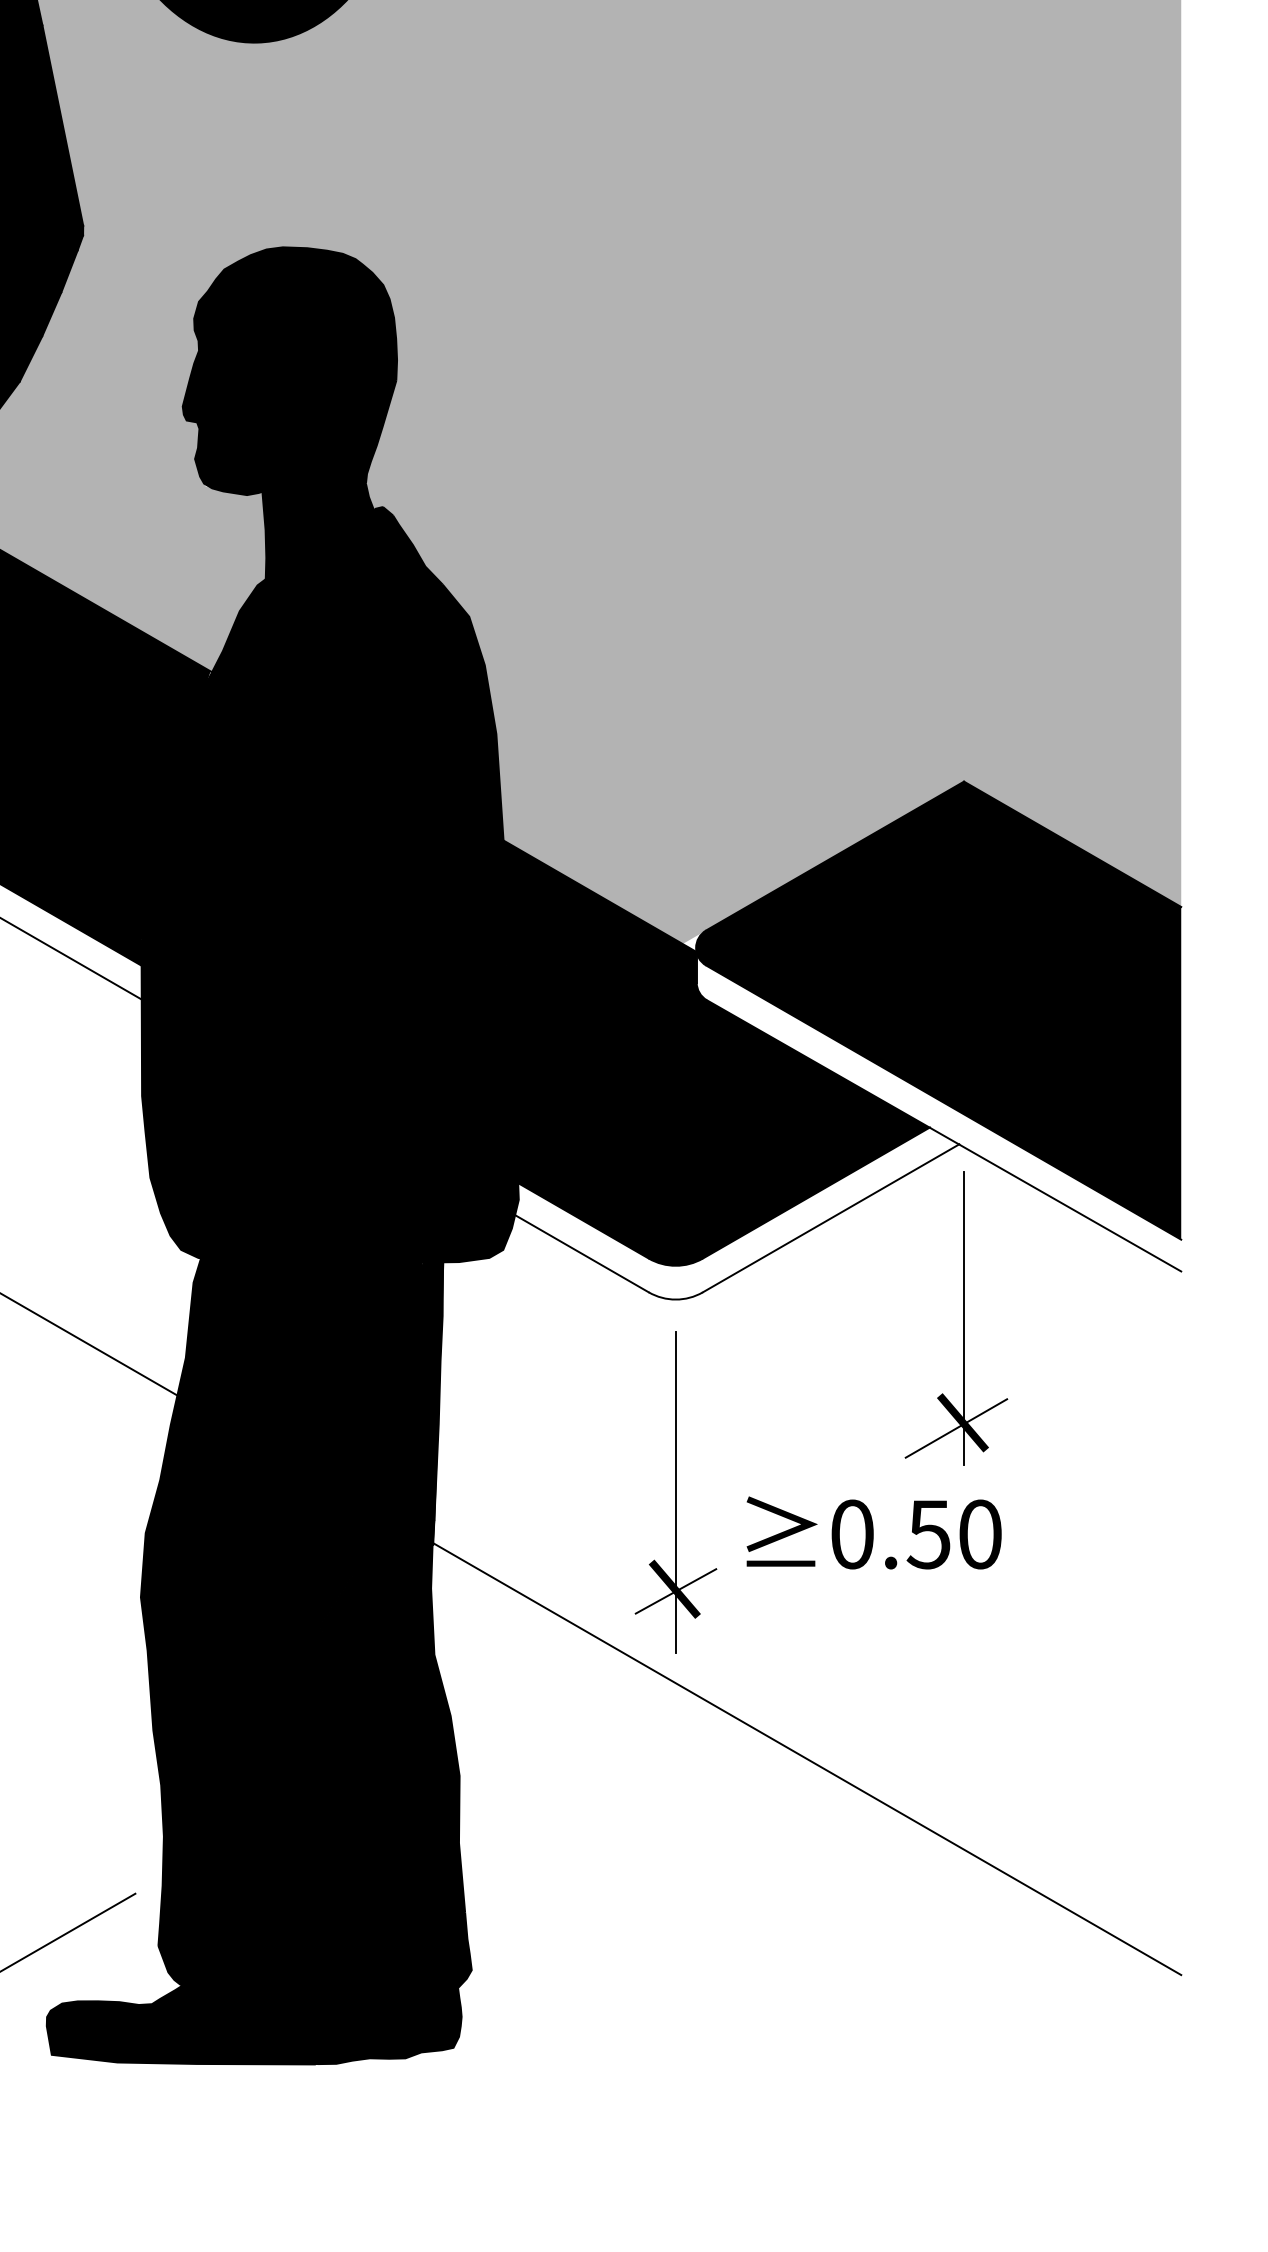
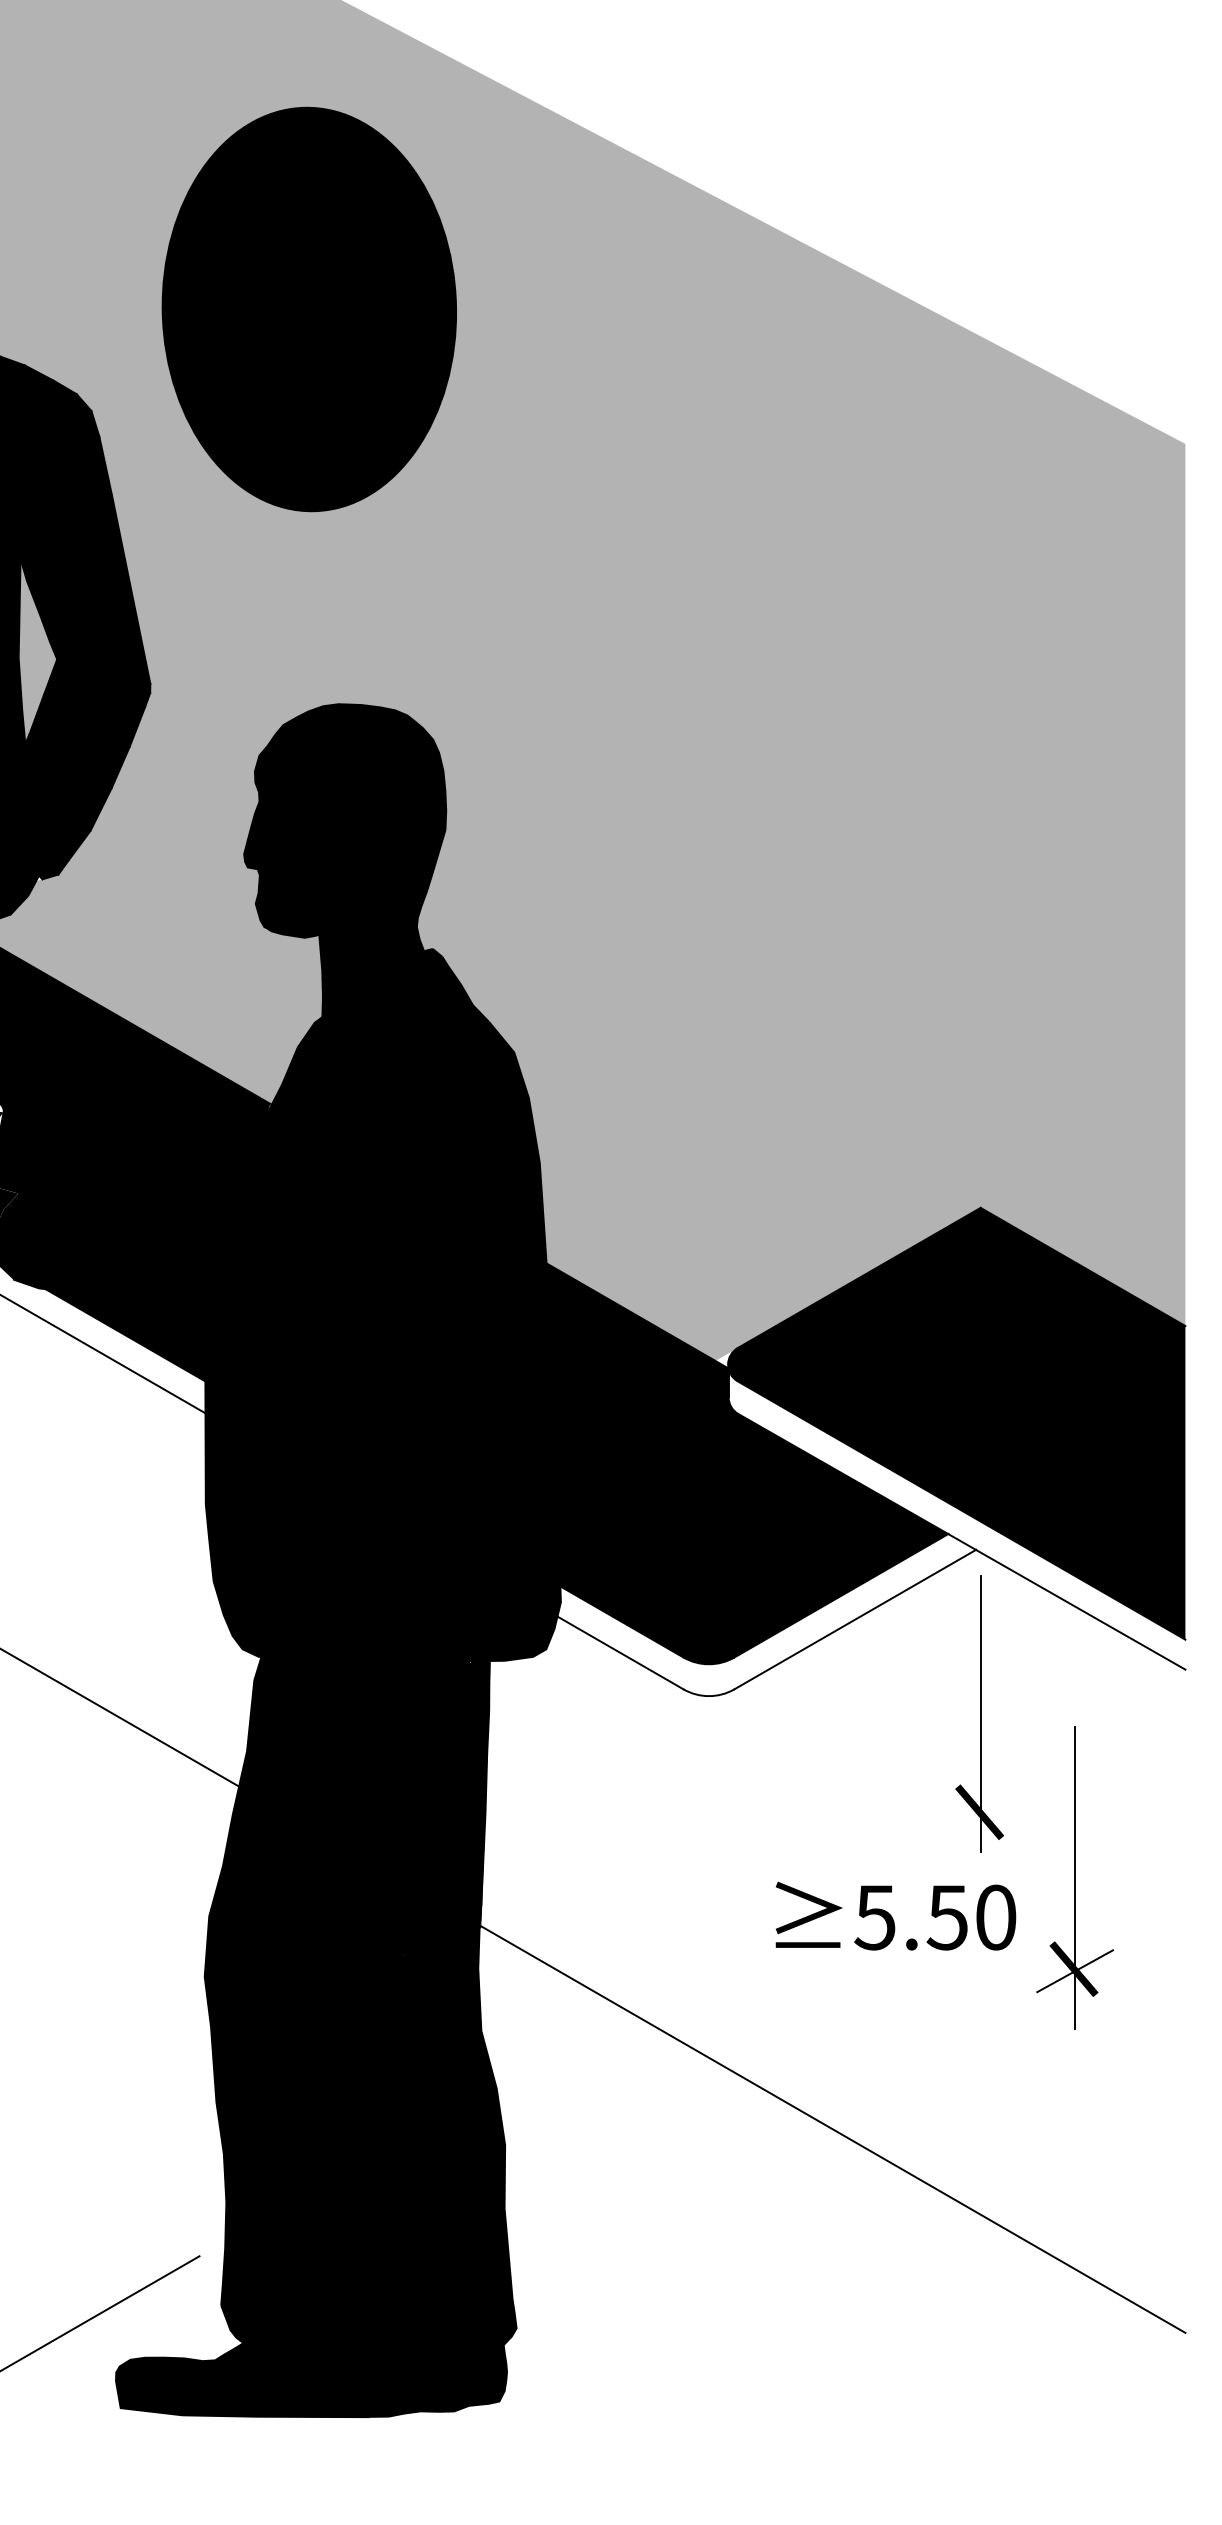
line: (956, 1428) -> (973, 1817), removed
part: (676, 1491) -> (1075, 1877), moved
text: (851, 1534) -> (874, 1917), 0.50 -> 5.50

